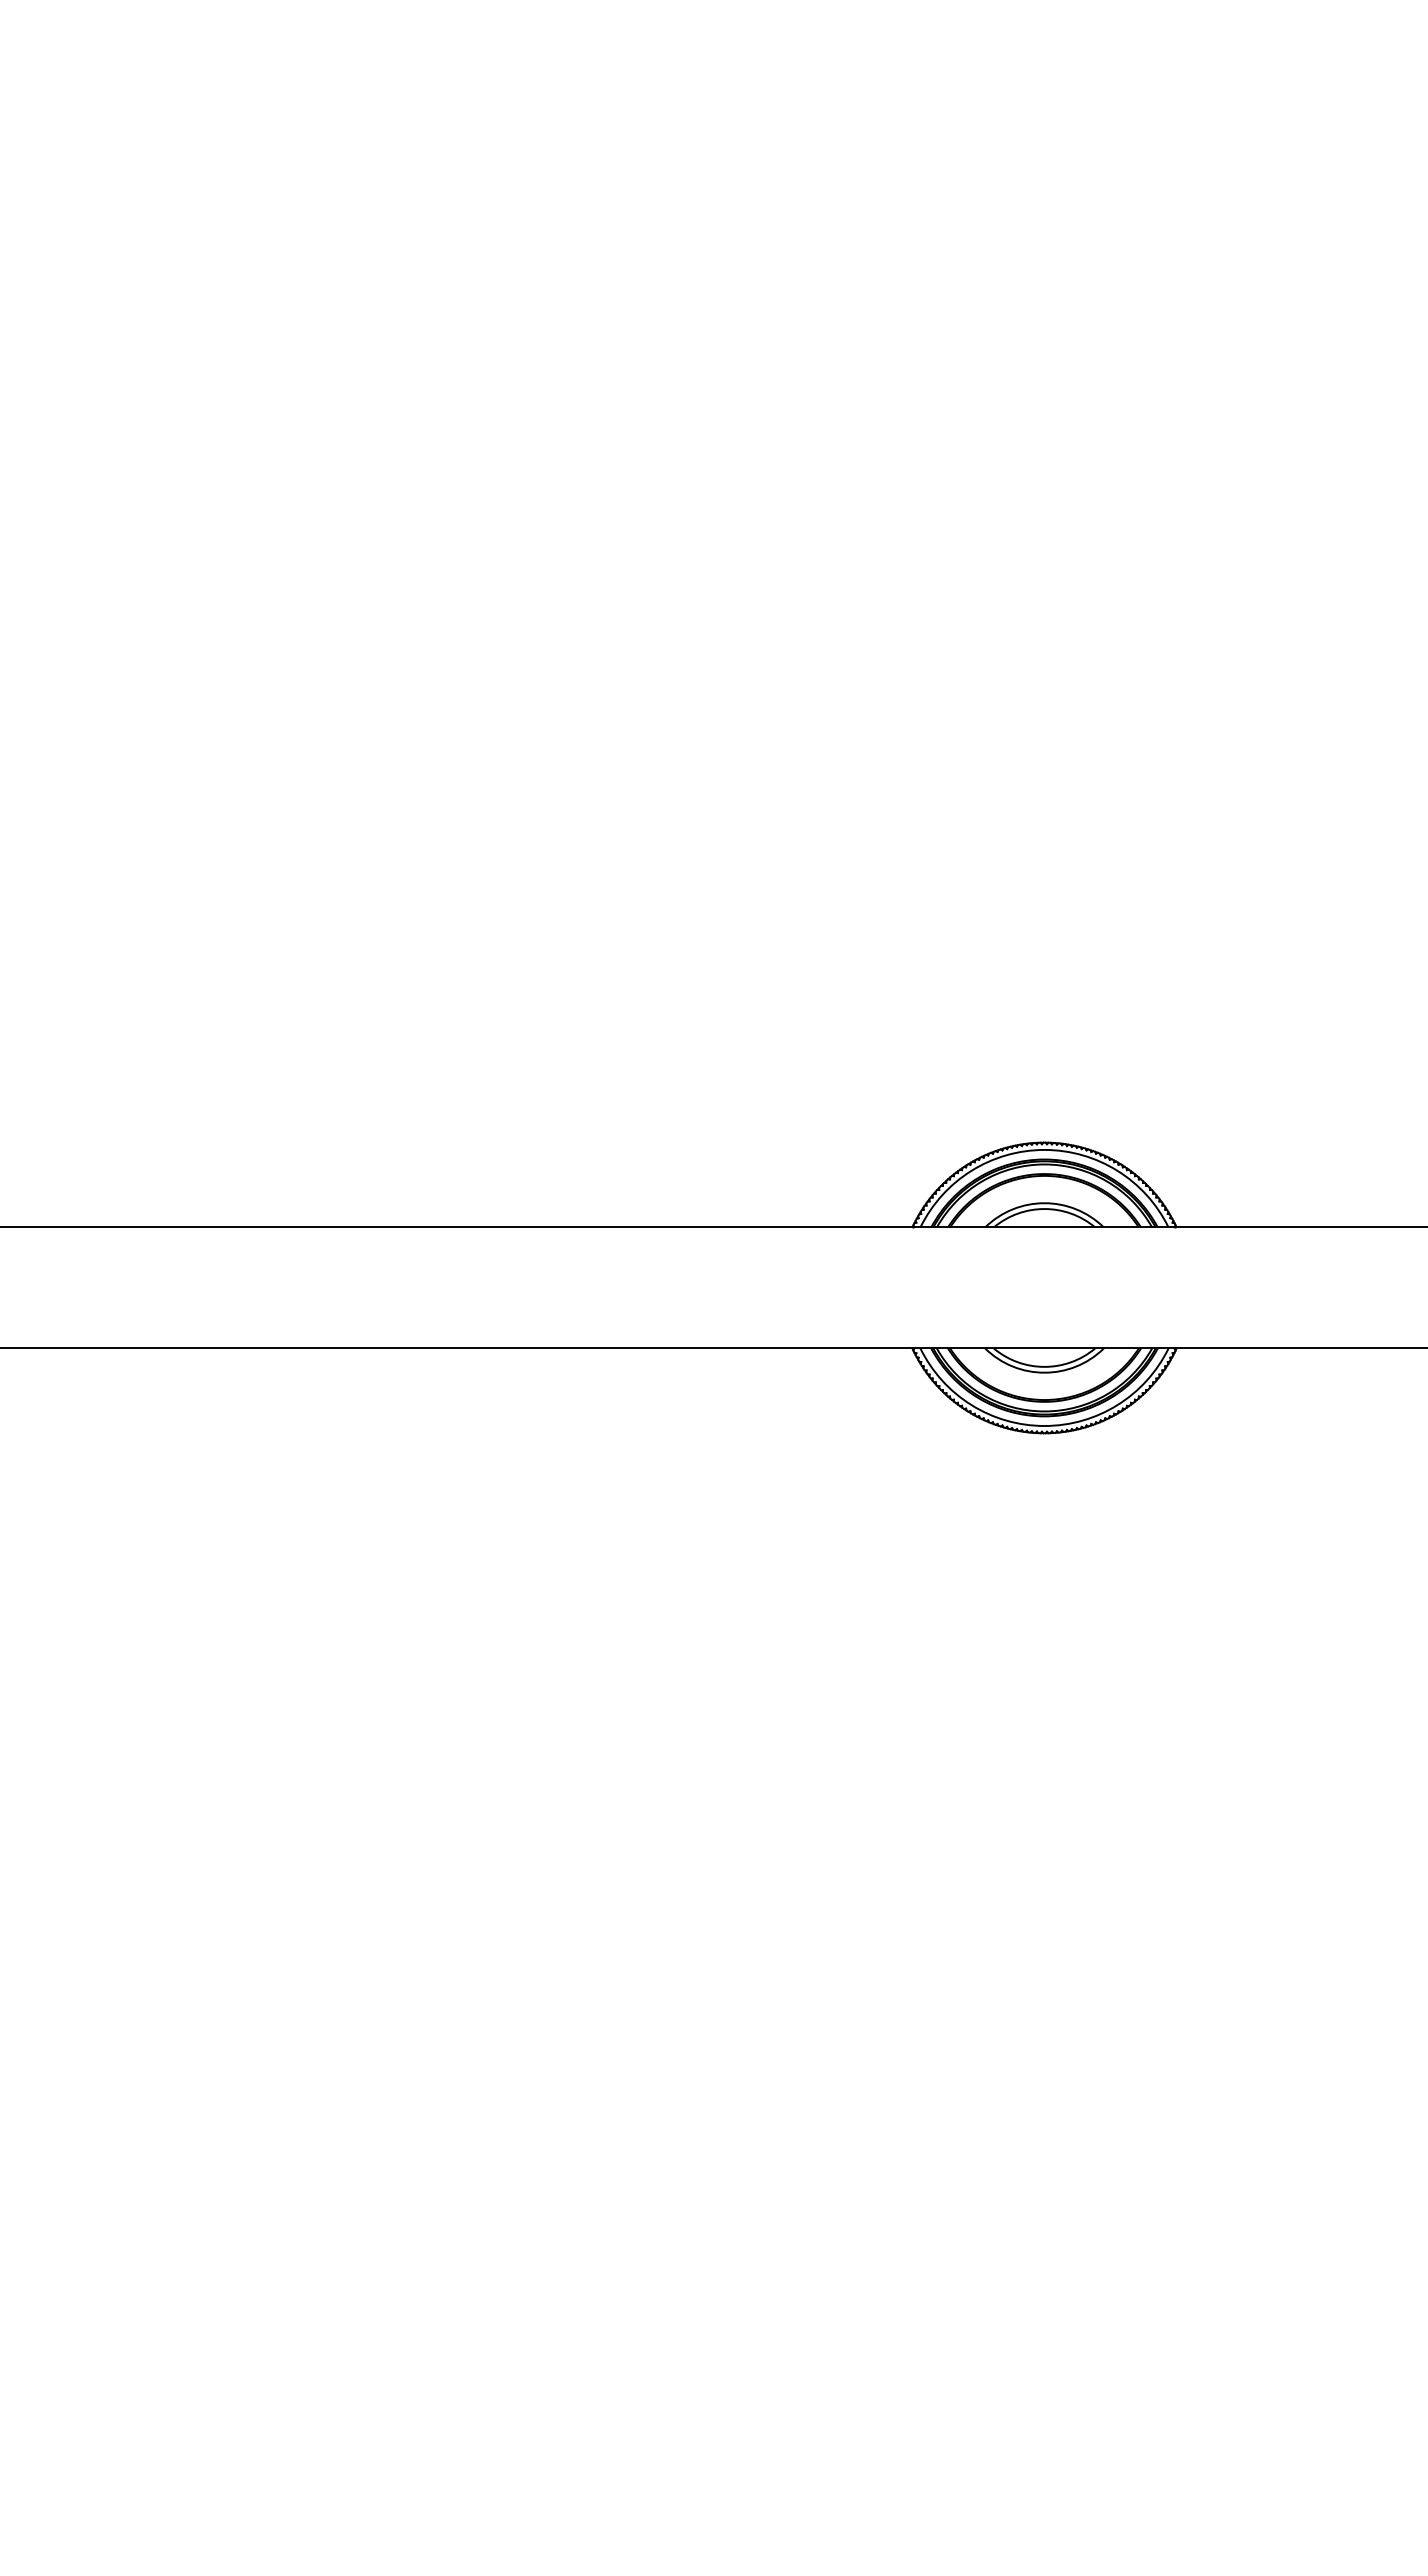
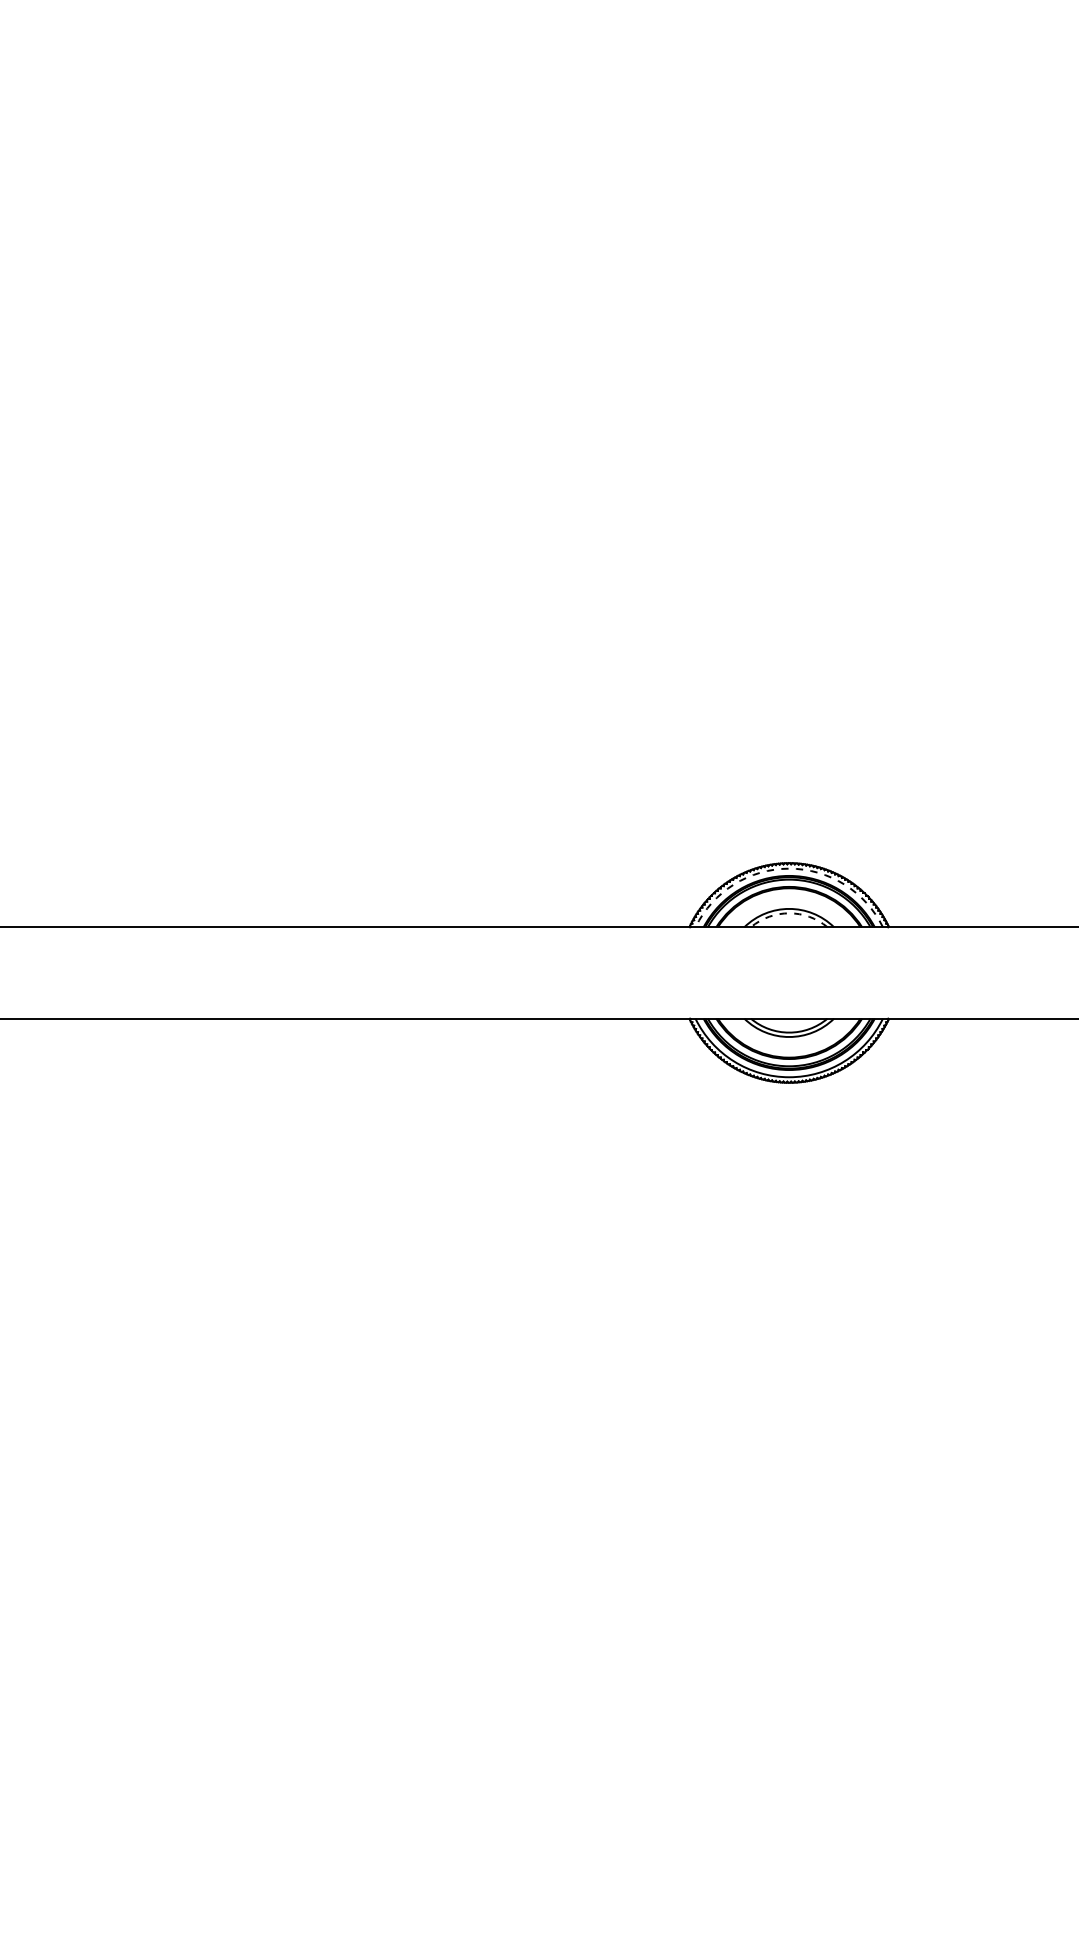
arc: (1044, 1149) -> (789, 868), solid -> dashed
arc: (1044, 1209) -> (789, 913), solid -> dashed

